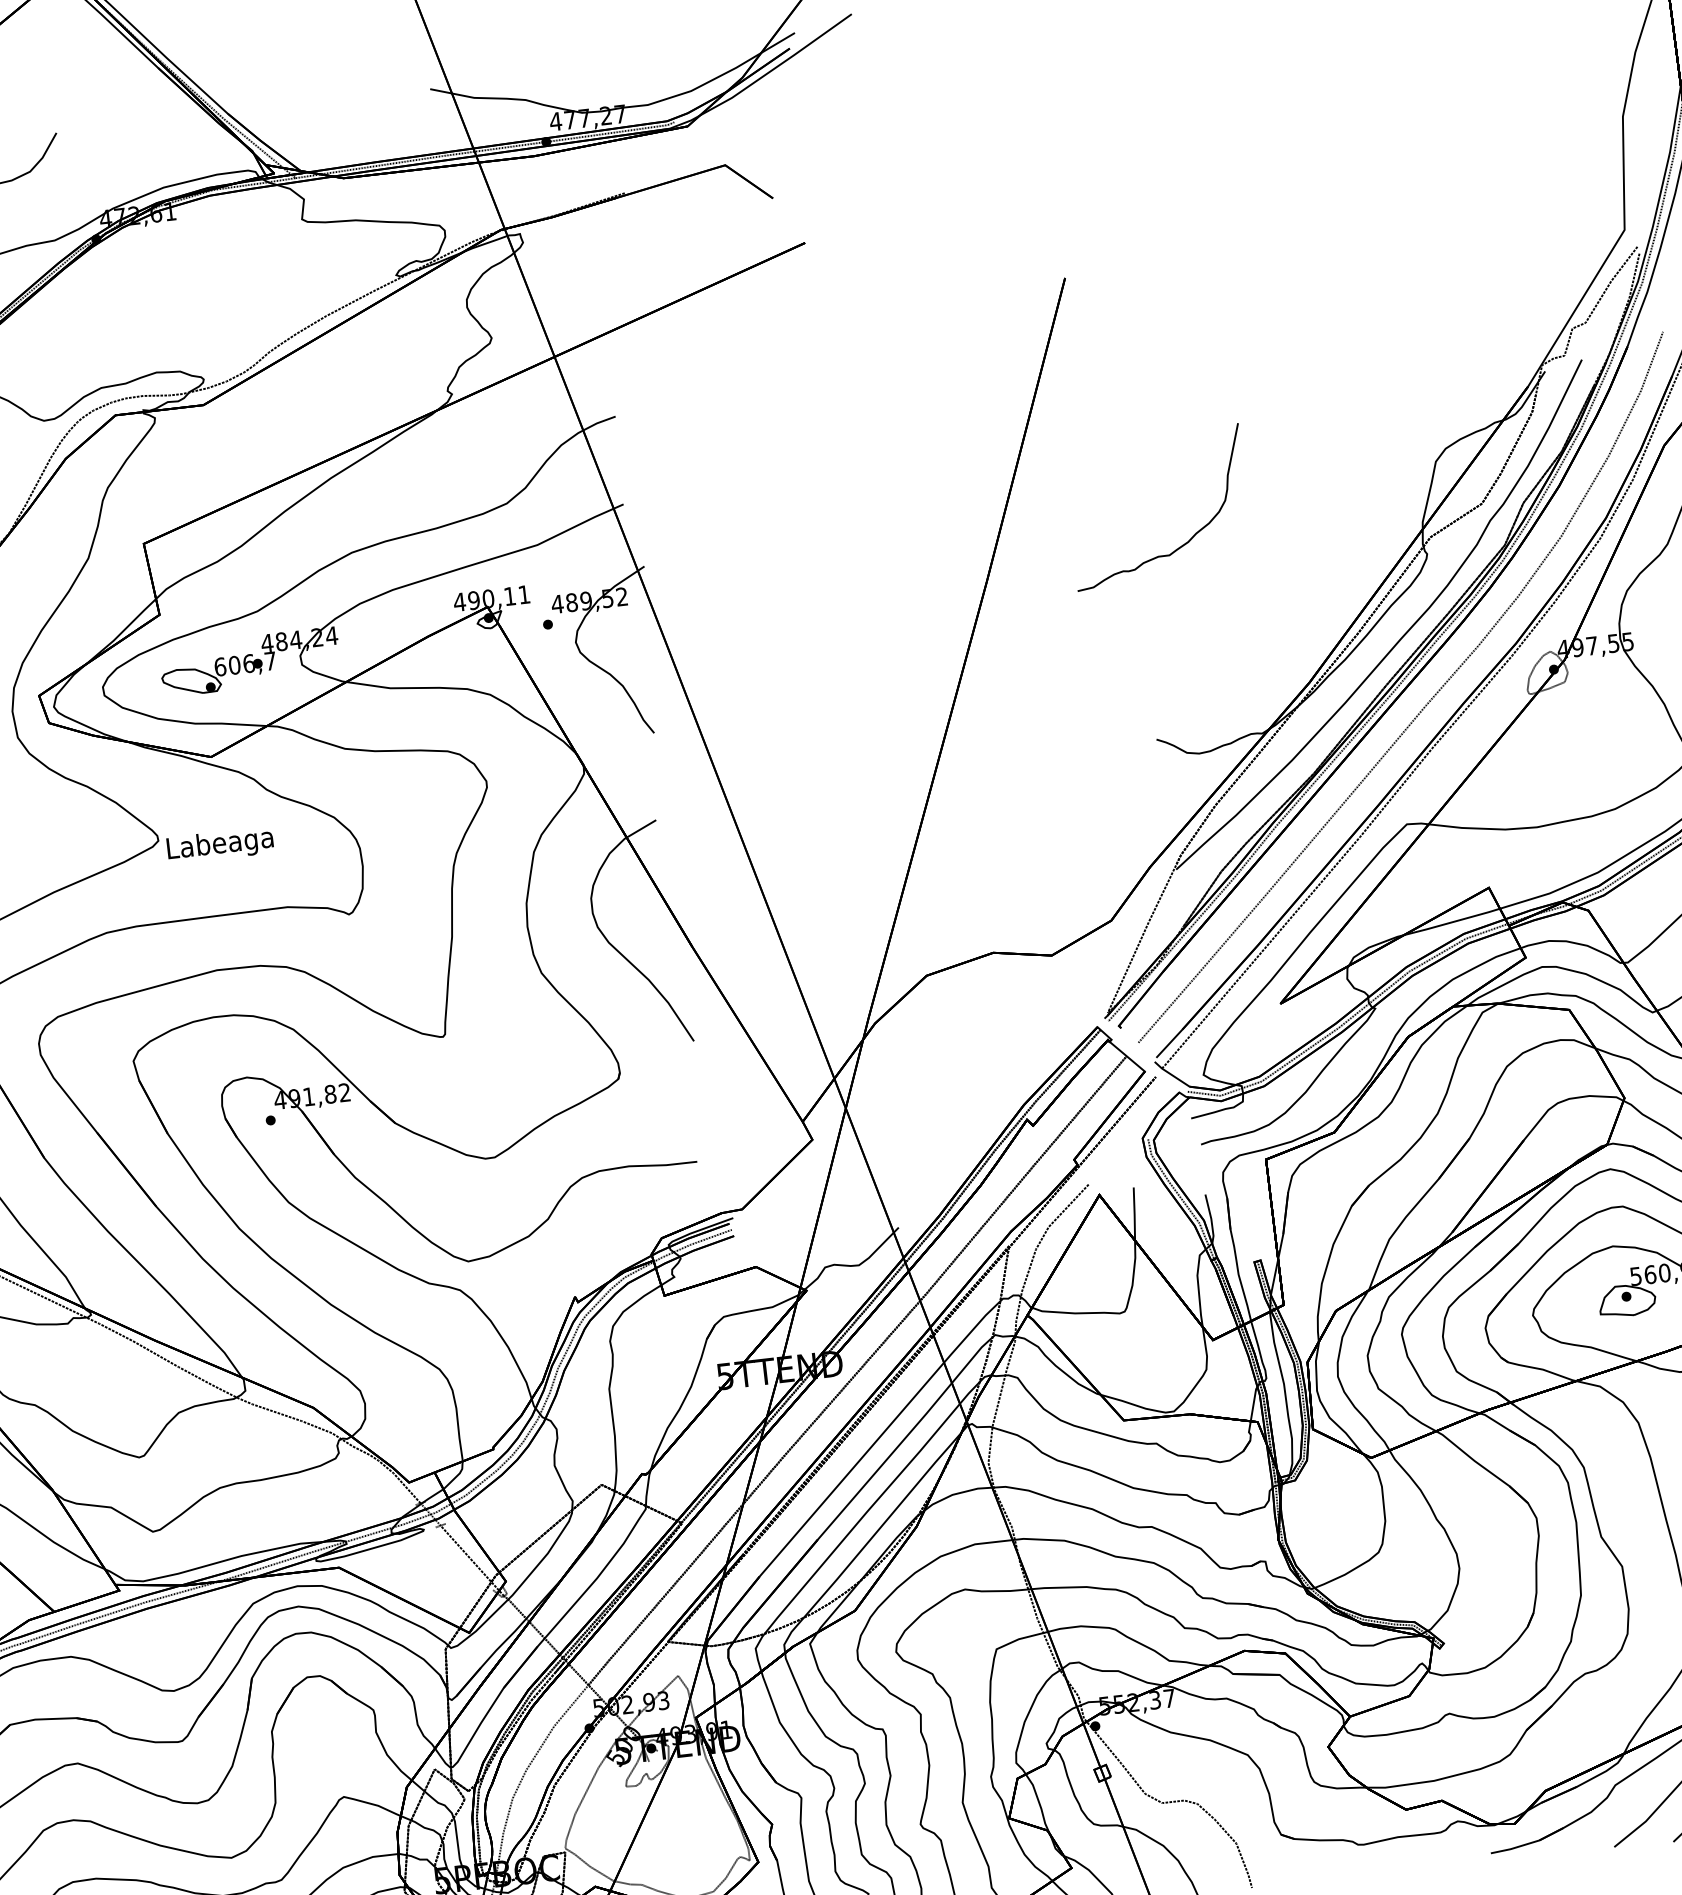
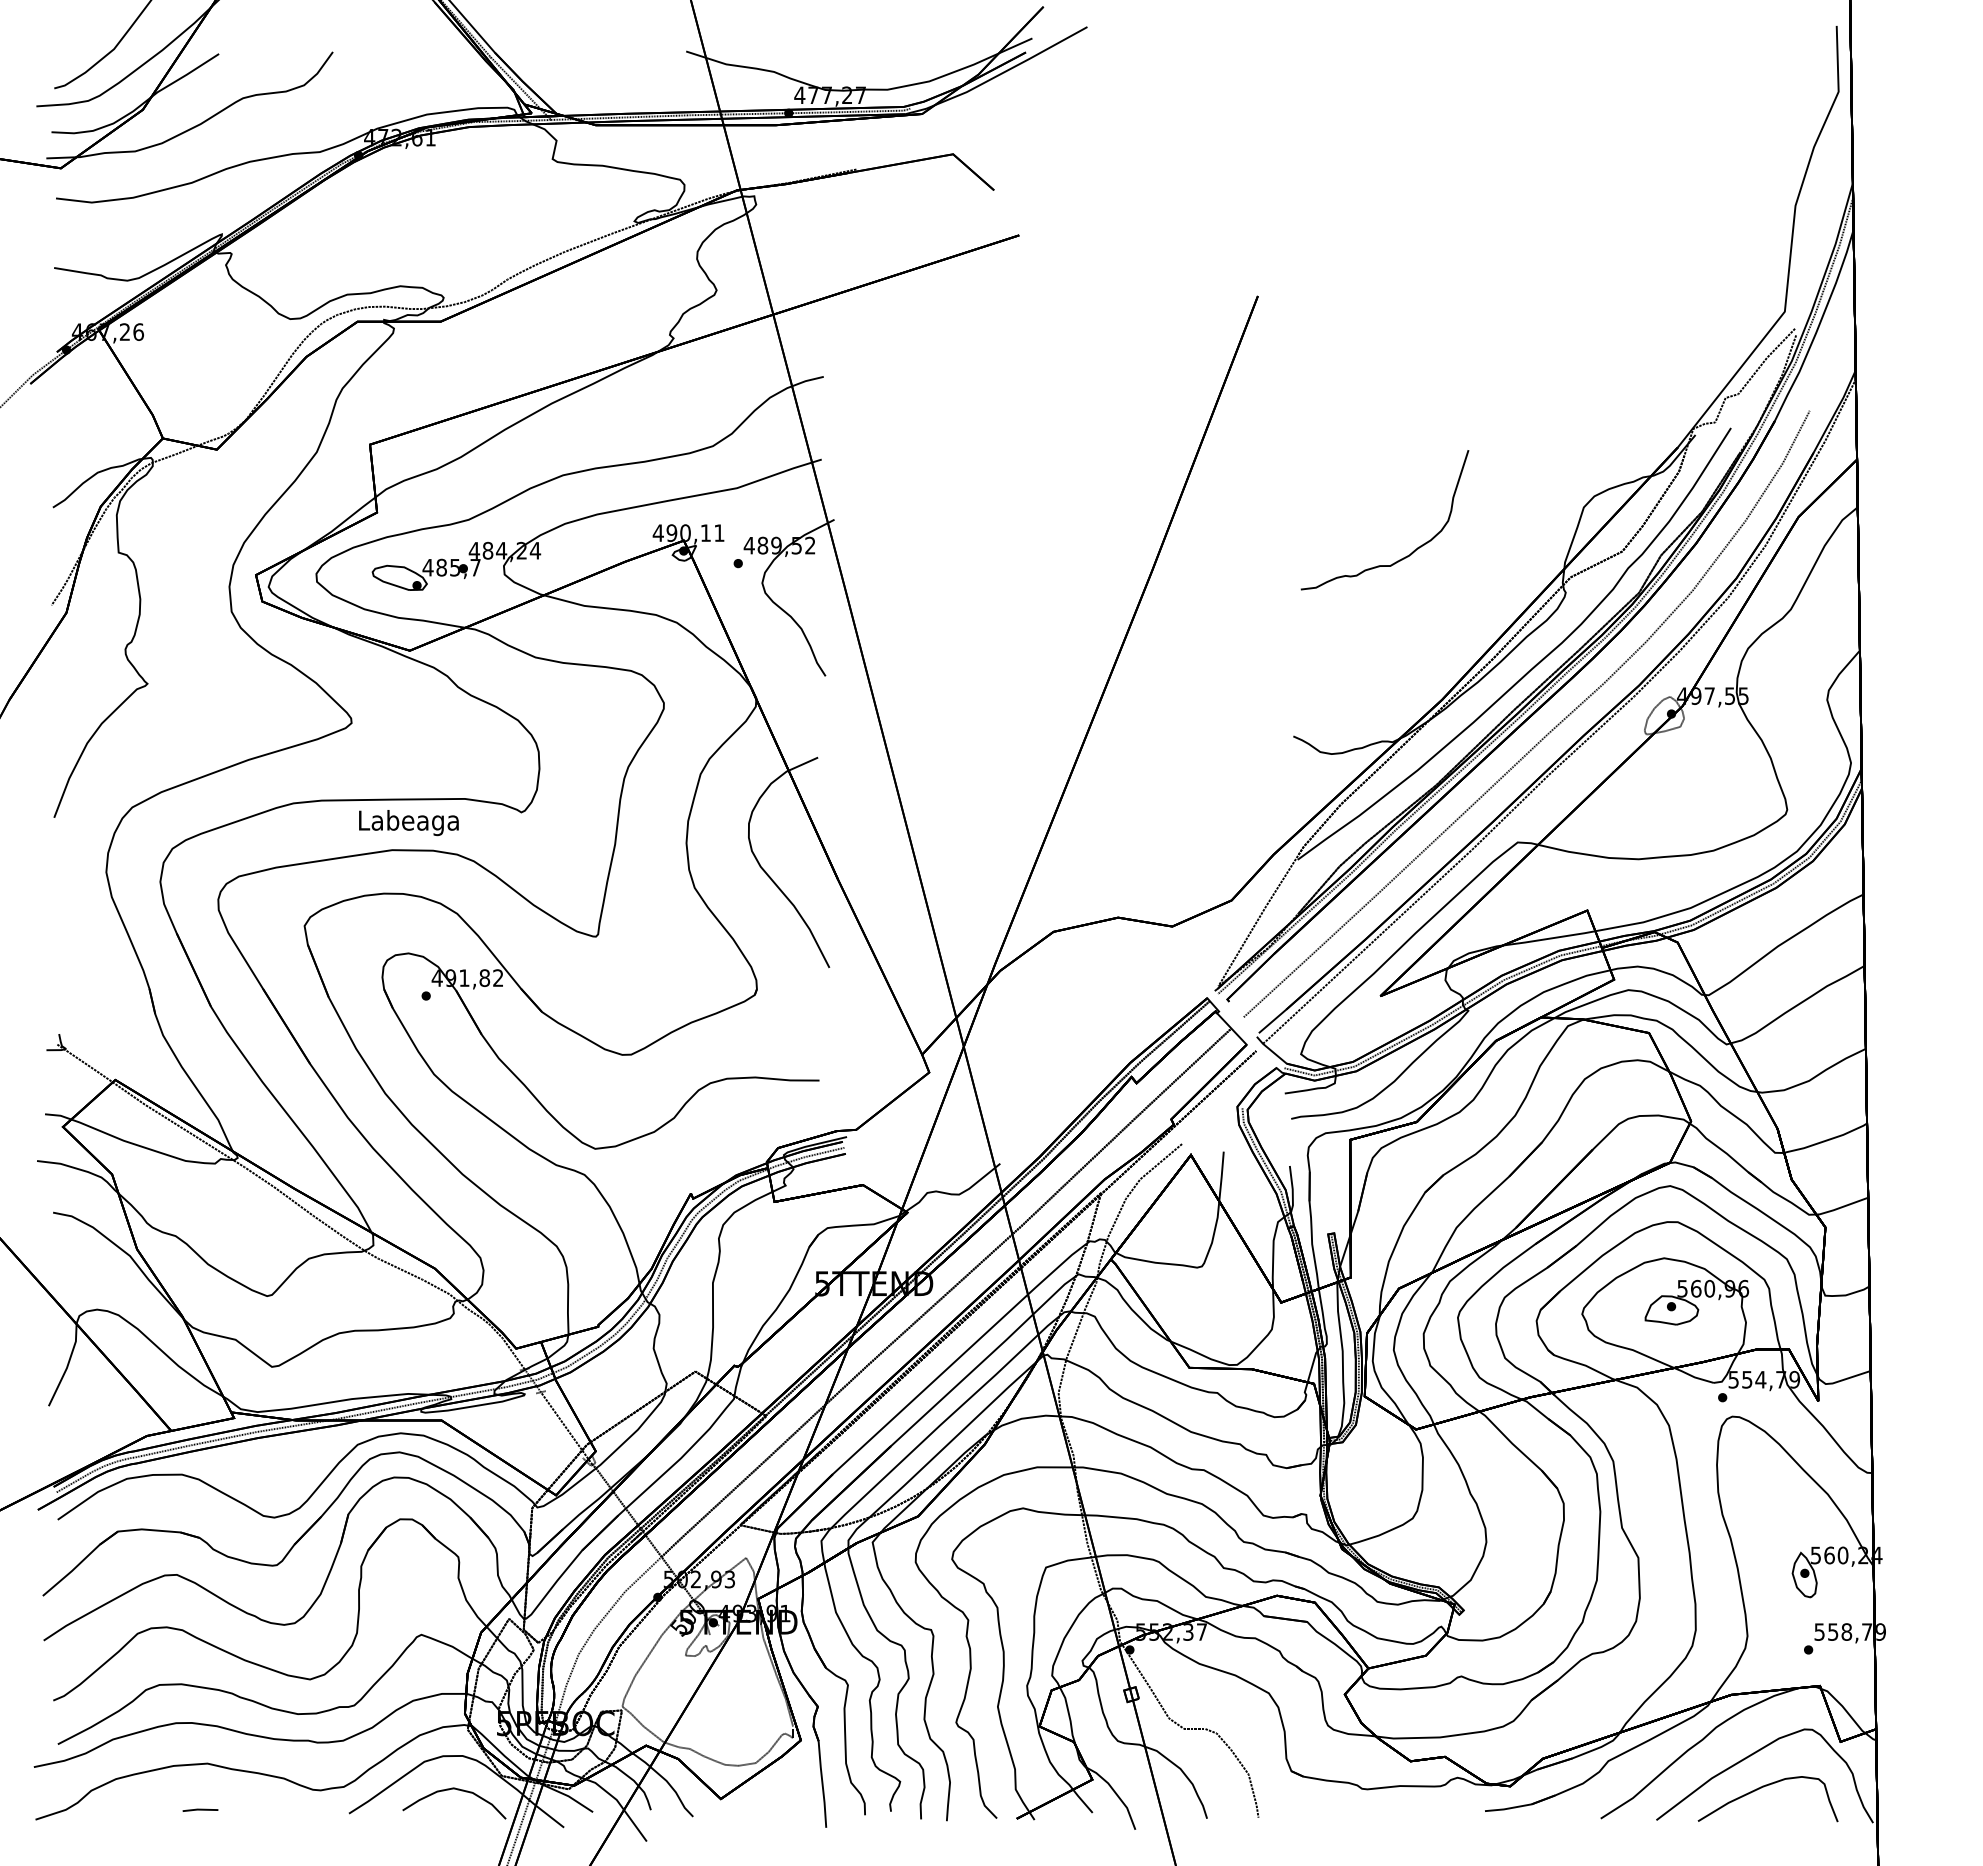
part: (1182, 544) -> (1403, 557), moved
text: (234, 665) -> (441, 567), 606,7 -> 485,7
text: (219, 845) -> (408, 823), moved

